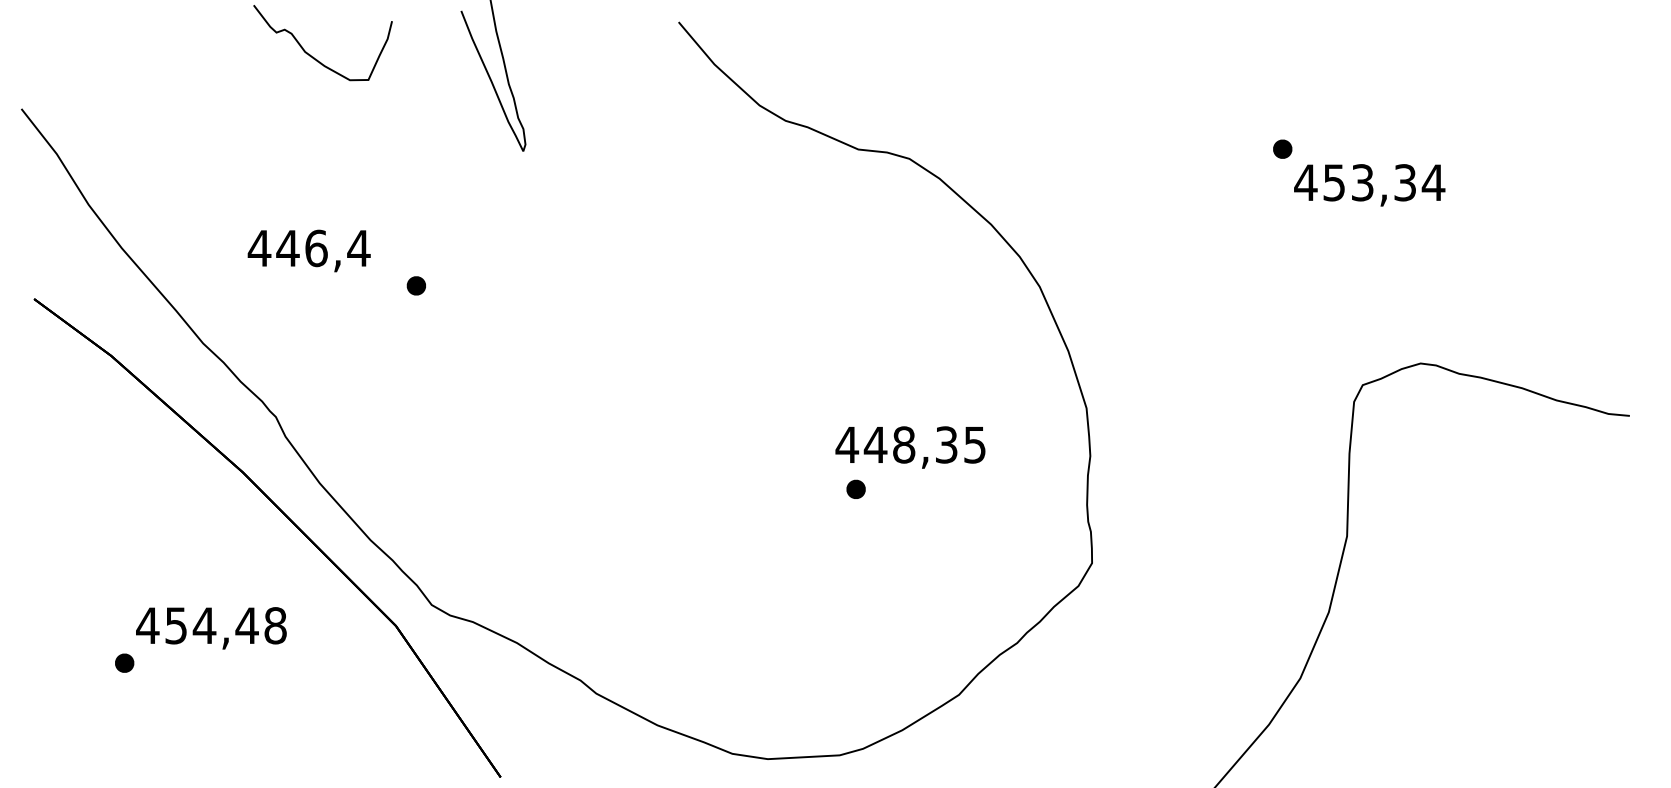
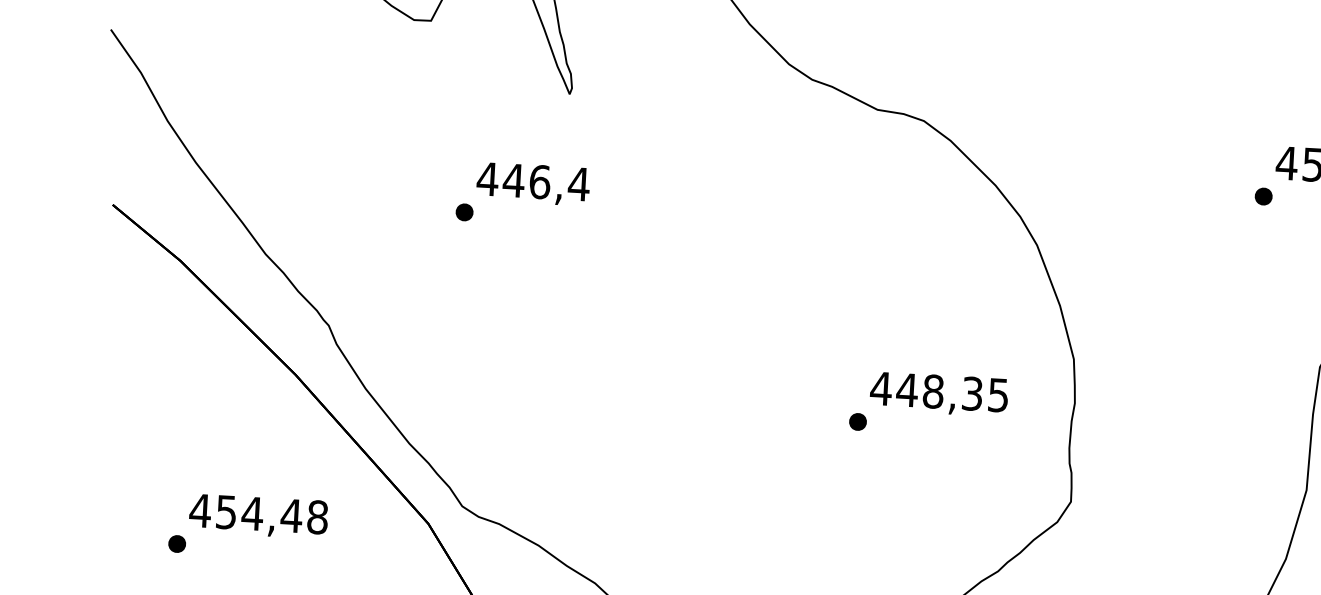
part: (1282, 148) -> (1263, 195), moved
text: (308, 250) -> (532, 183), moved
text: (910, 447) -> (939, 394), moved

